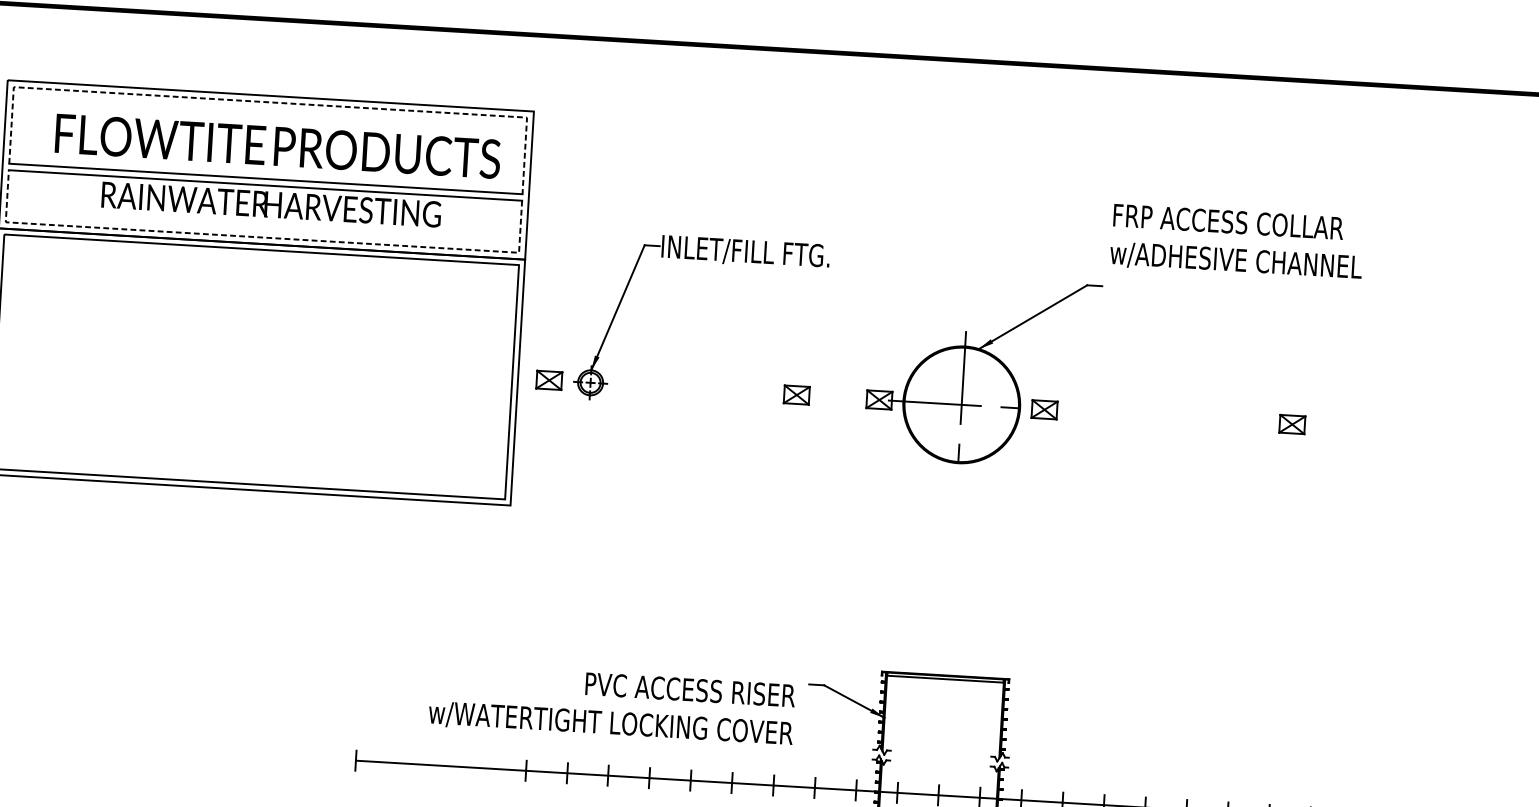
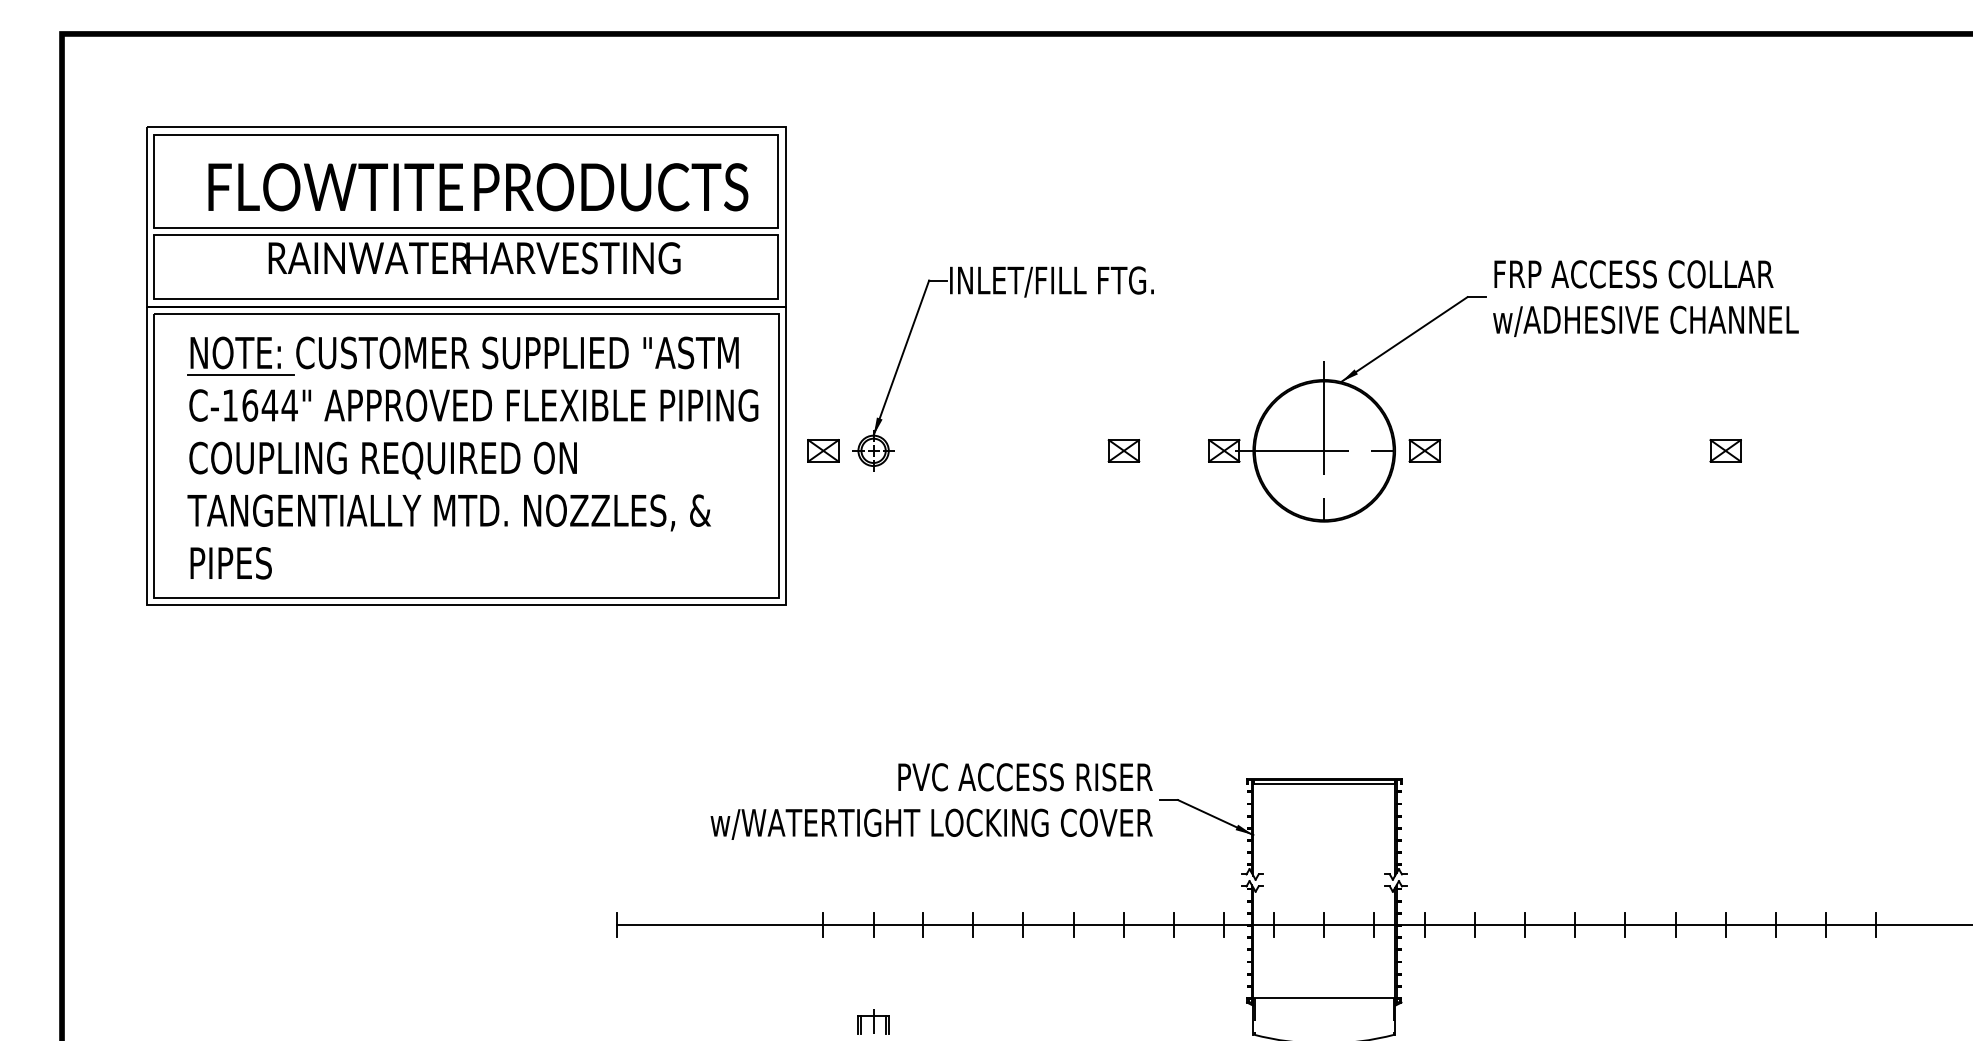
line: (270, 102) -> (466, 134), dashed -> solid
line: (262, 237) -> (466, 298), dashed -> solid
text: (1236, 242) -> (1645, 298), moved
part: (259, 368) -> (472, 457), added
text: (611, 705) -> (931, 801), moved

